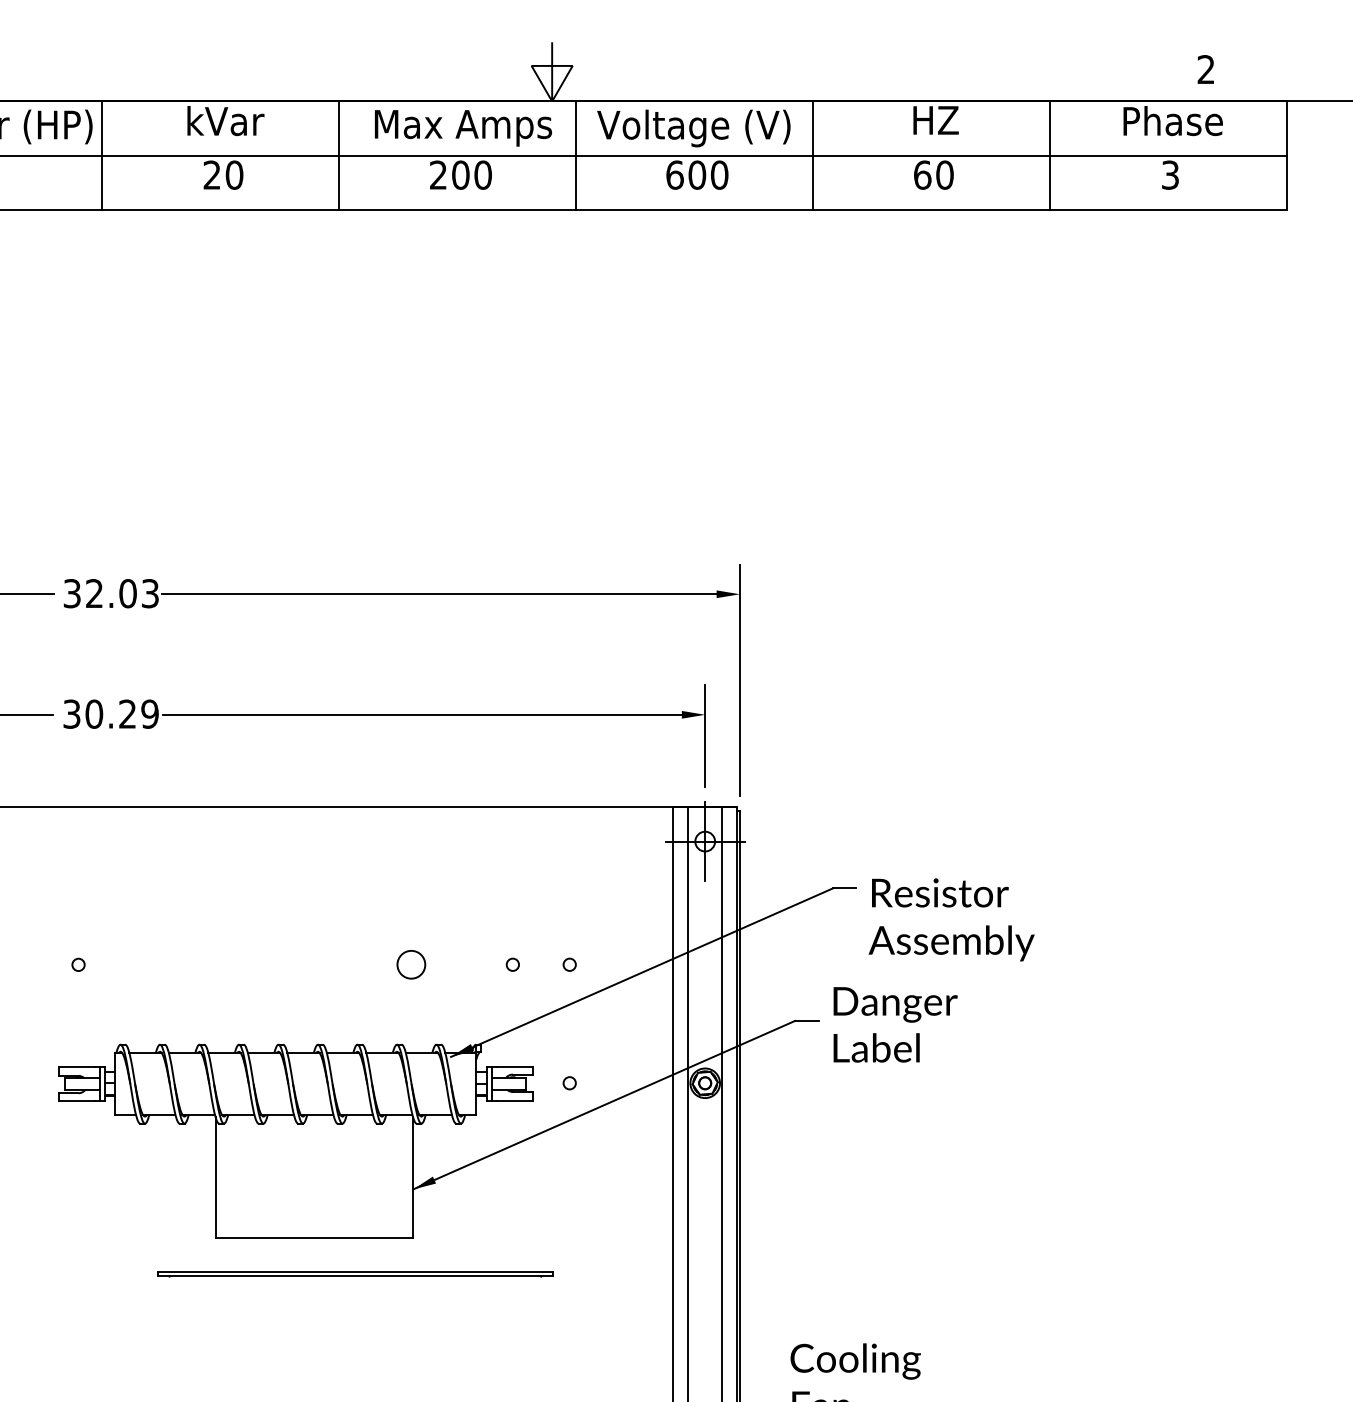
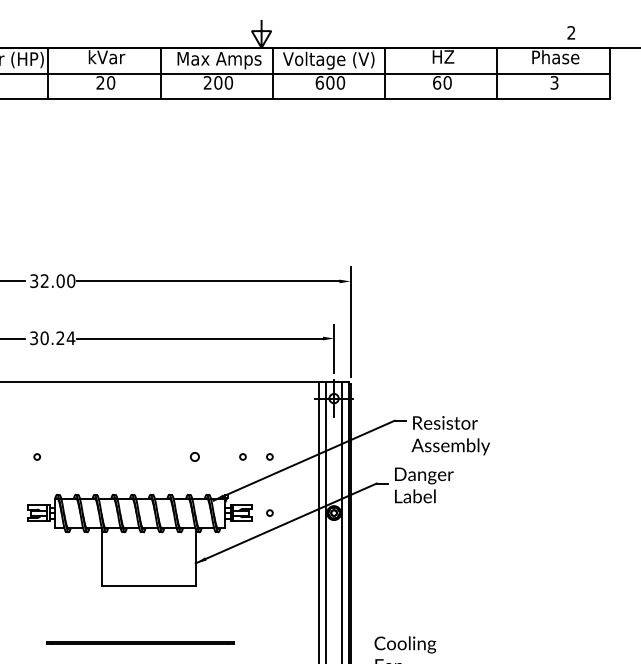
text: (150, 592) -> (71, 280), 32.03 -> 32.00
text: (148, 714) -> (70, 338), 30.29 -> 30.24
circle: (410, 963) -> (194, 456), size x0.62
line: (355, 1274) -> (140, 642), moved

